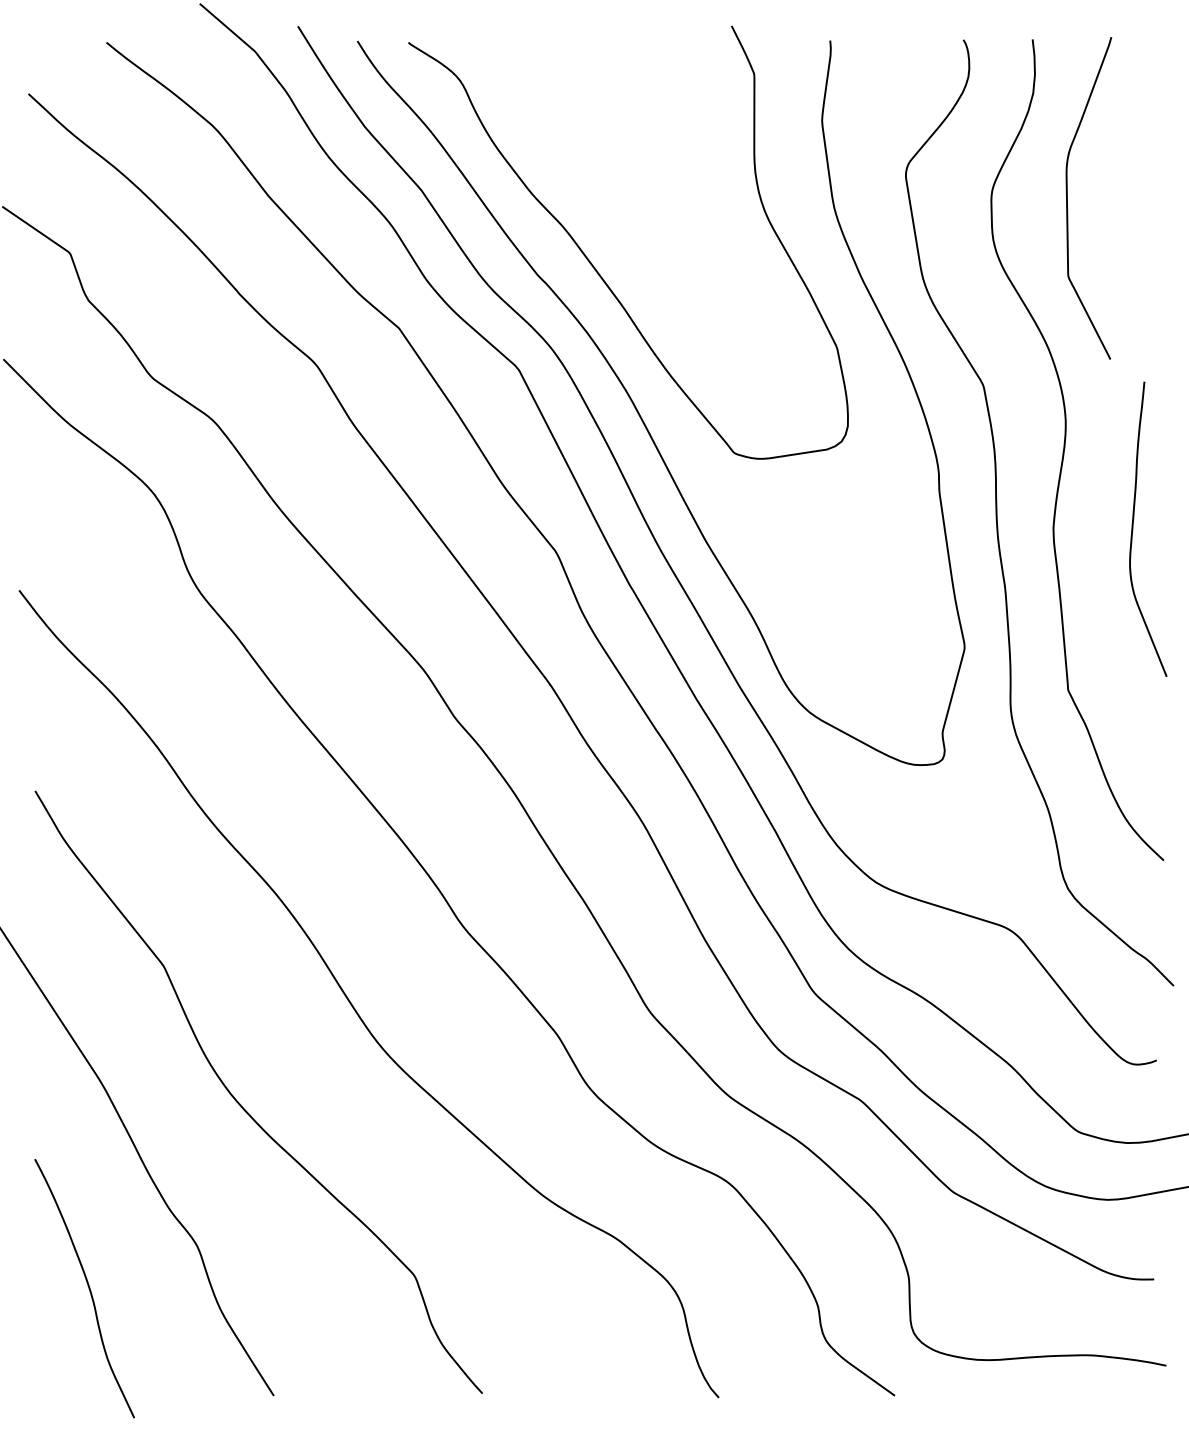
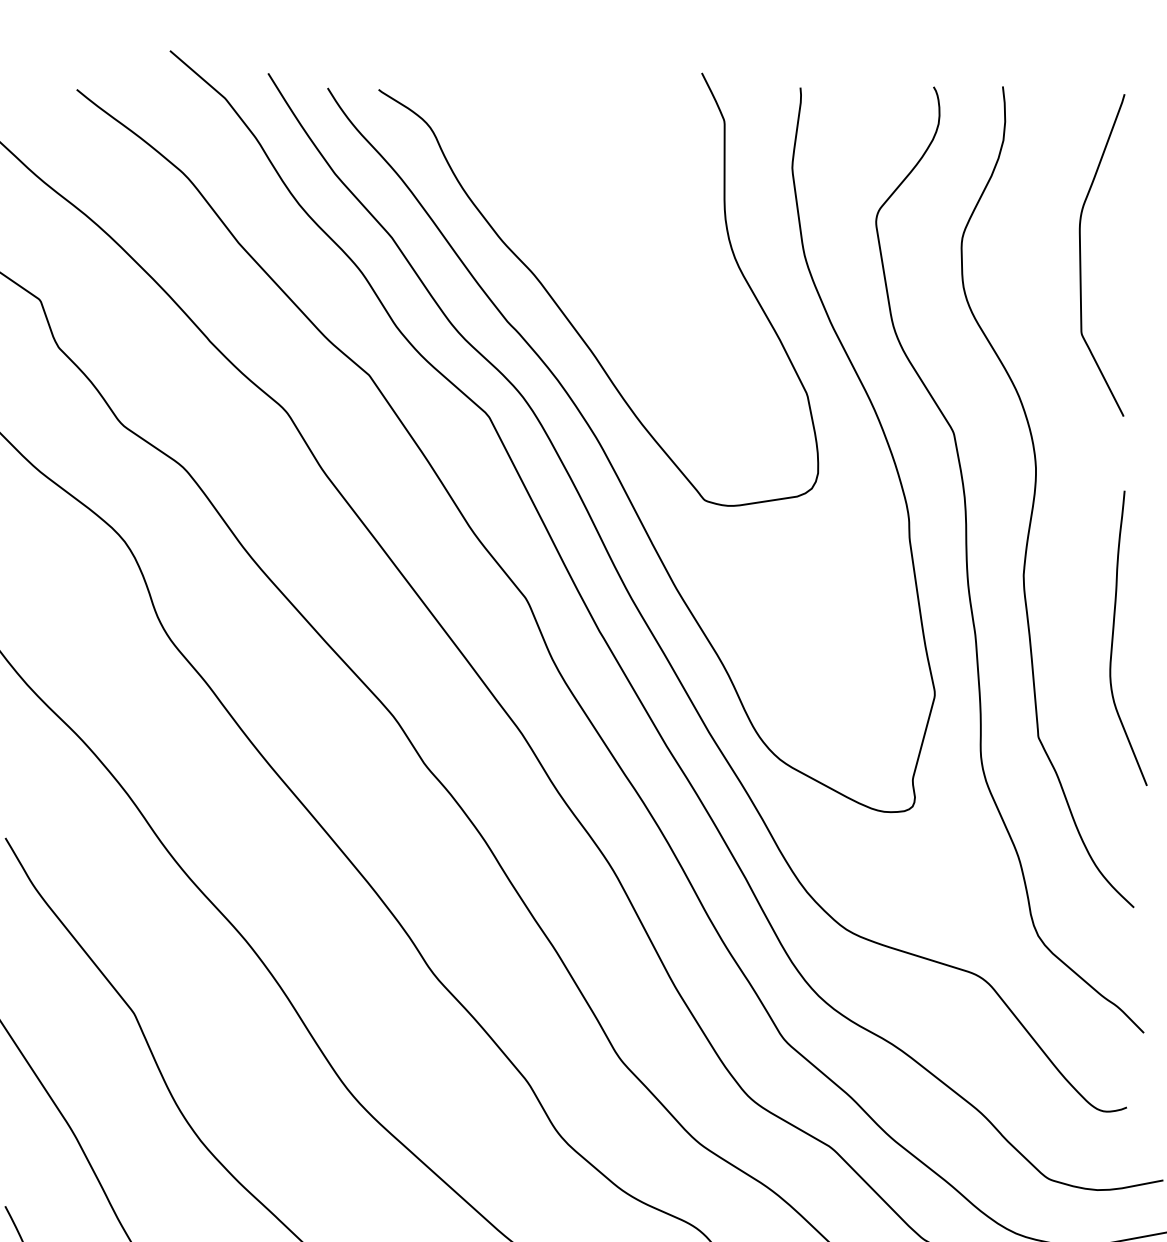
curve: (1067, 198) -> (1080, 255), moved
curve: (1133, 528) -> (1113, 637), moved

